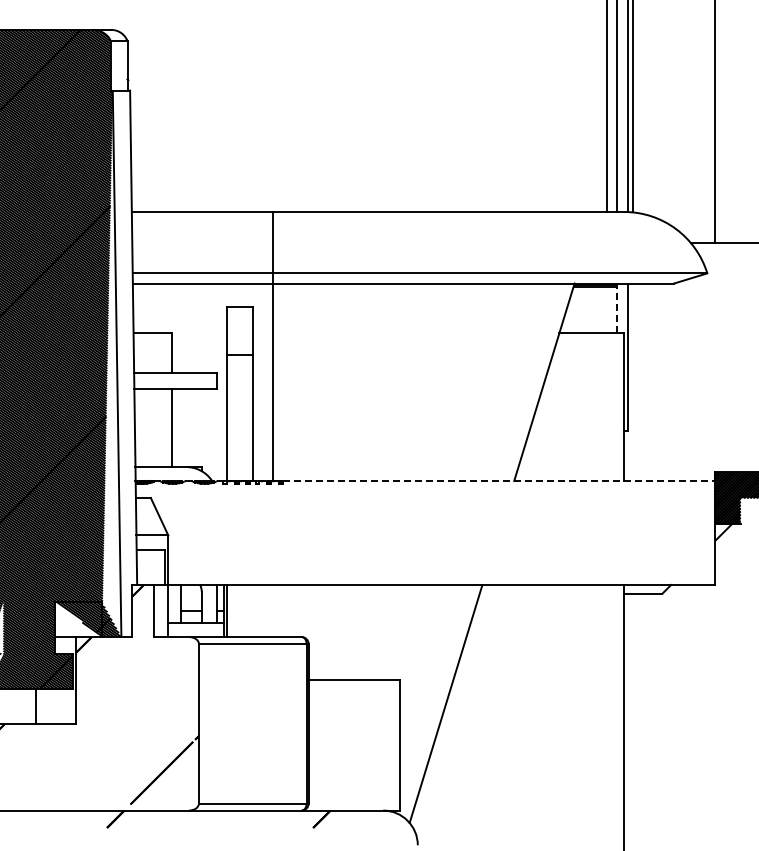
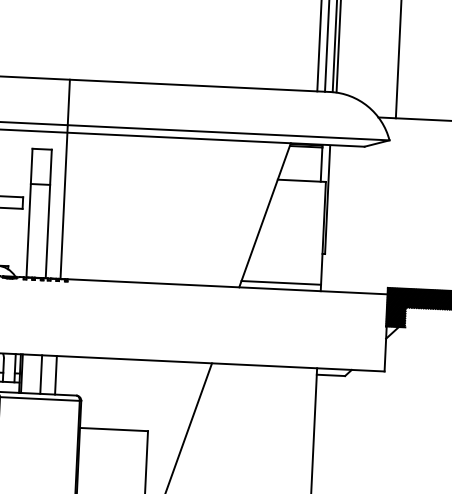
line: (617, 309) -> (321, 163), dashed -> solid
line: (570, 472) -> (281, 283), added
line: (498, 480) -> (227, 286), dashed -> solid
line: (252, 611) -> (40, 374), added
line: (272, 611) -> (55, 375), added

